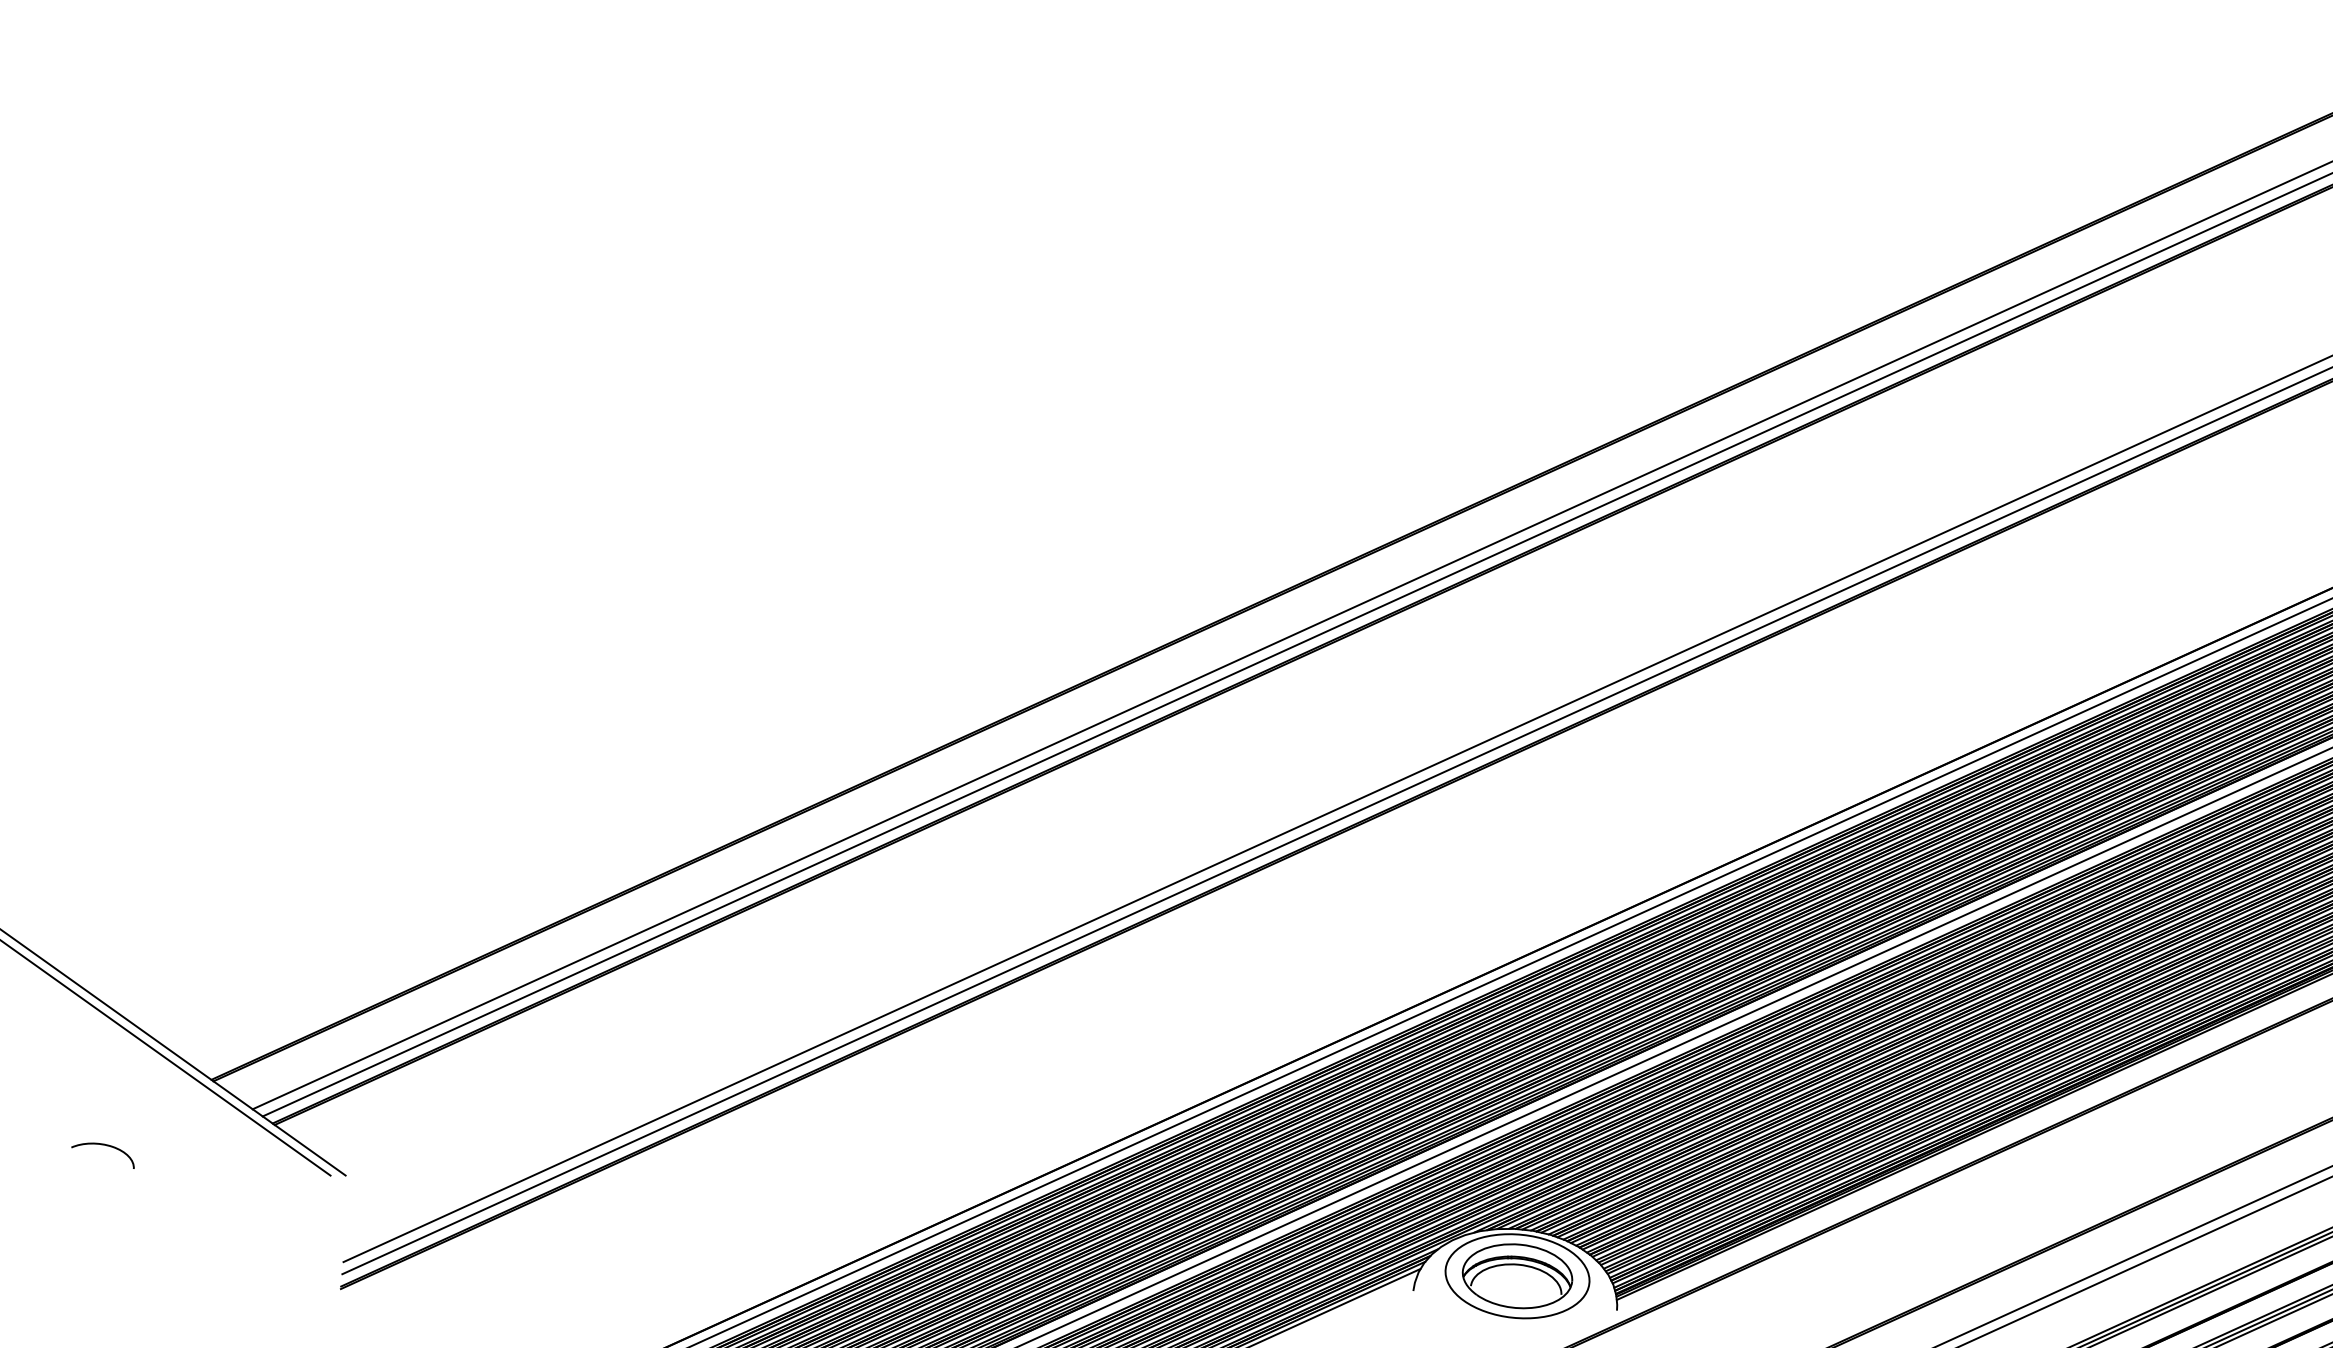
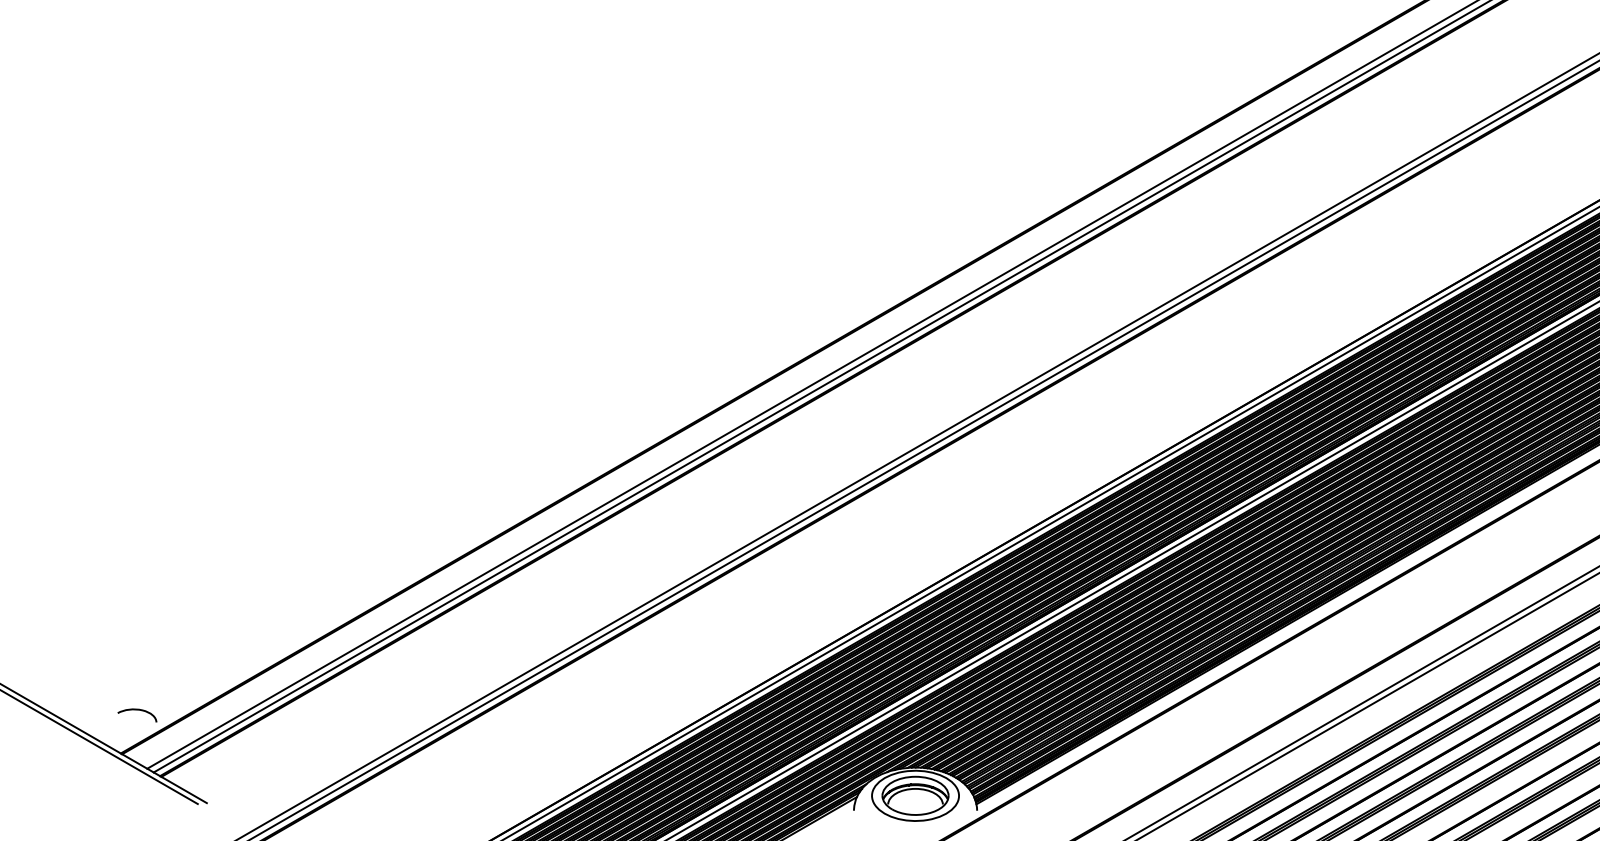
curve: (104, 1146) -> (137, 710), moved

